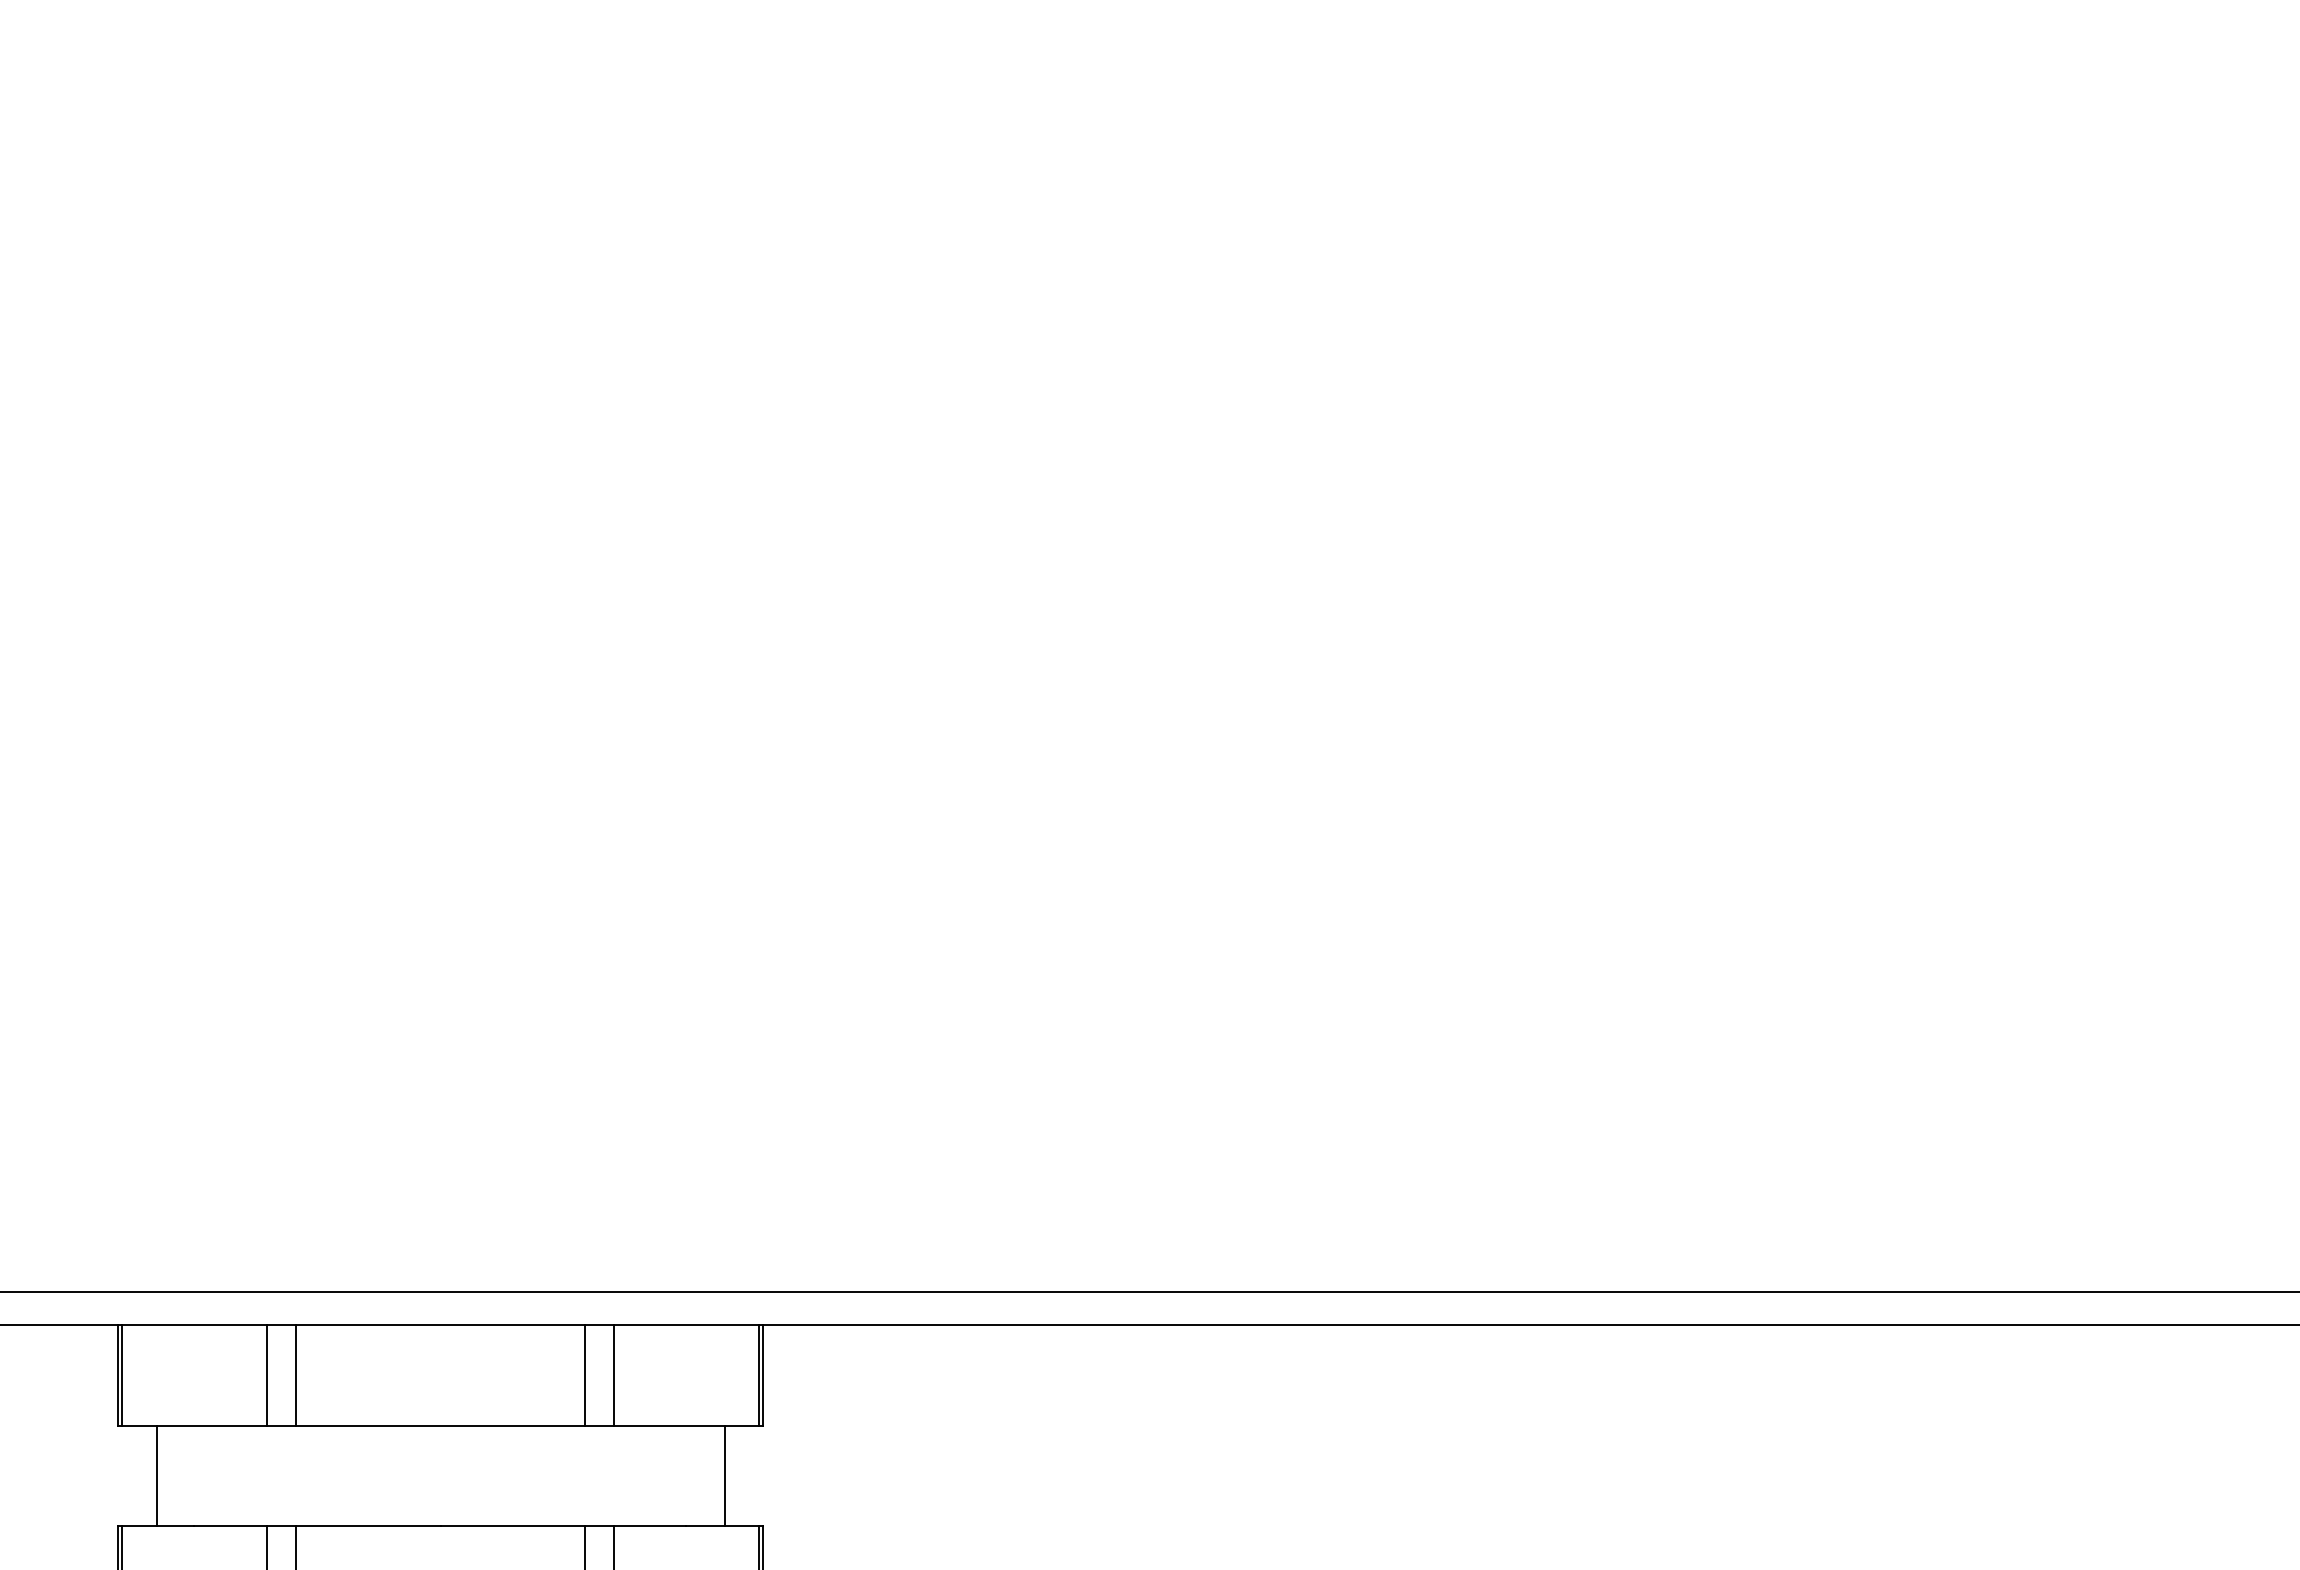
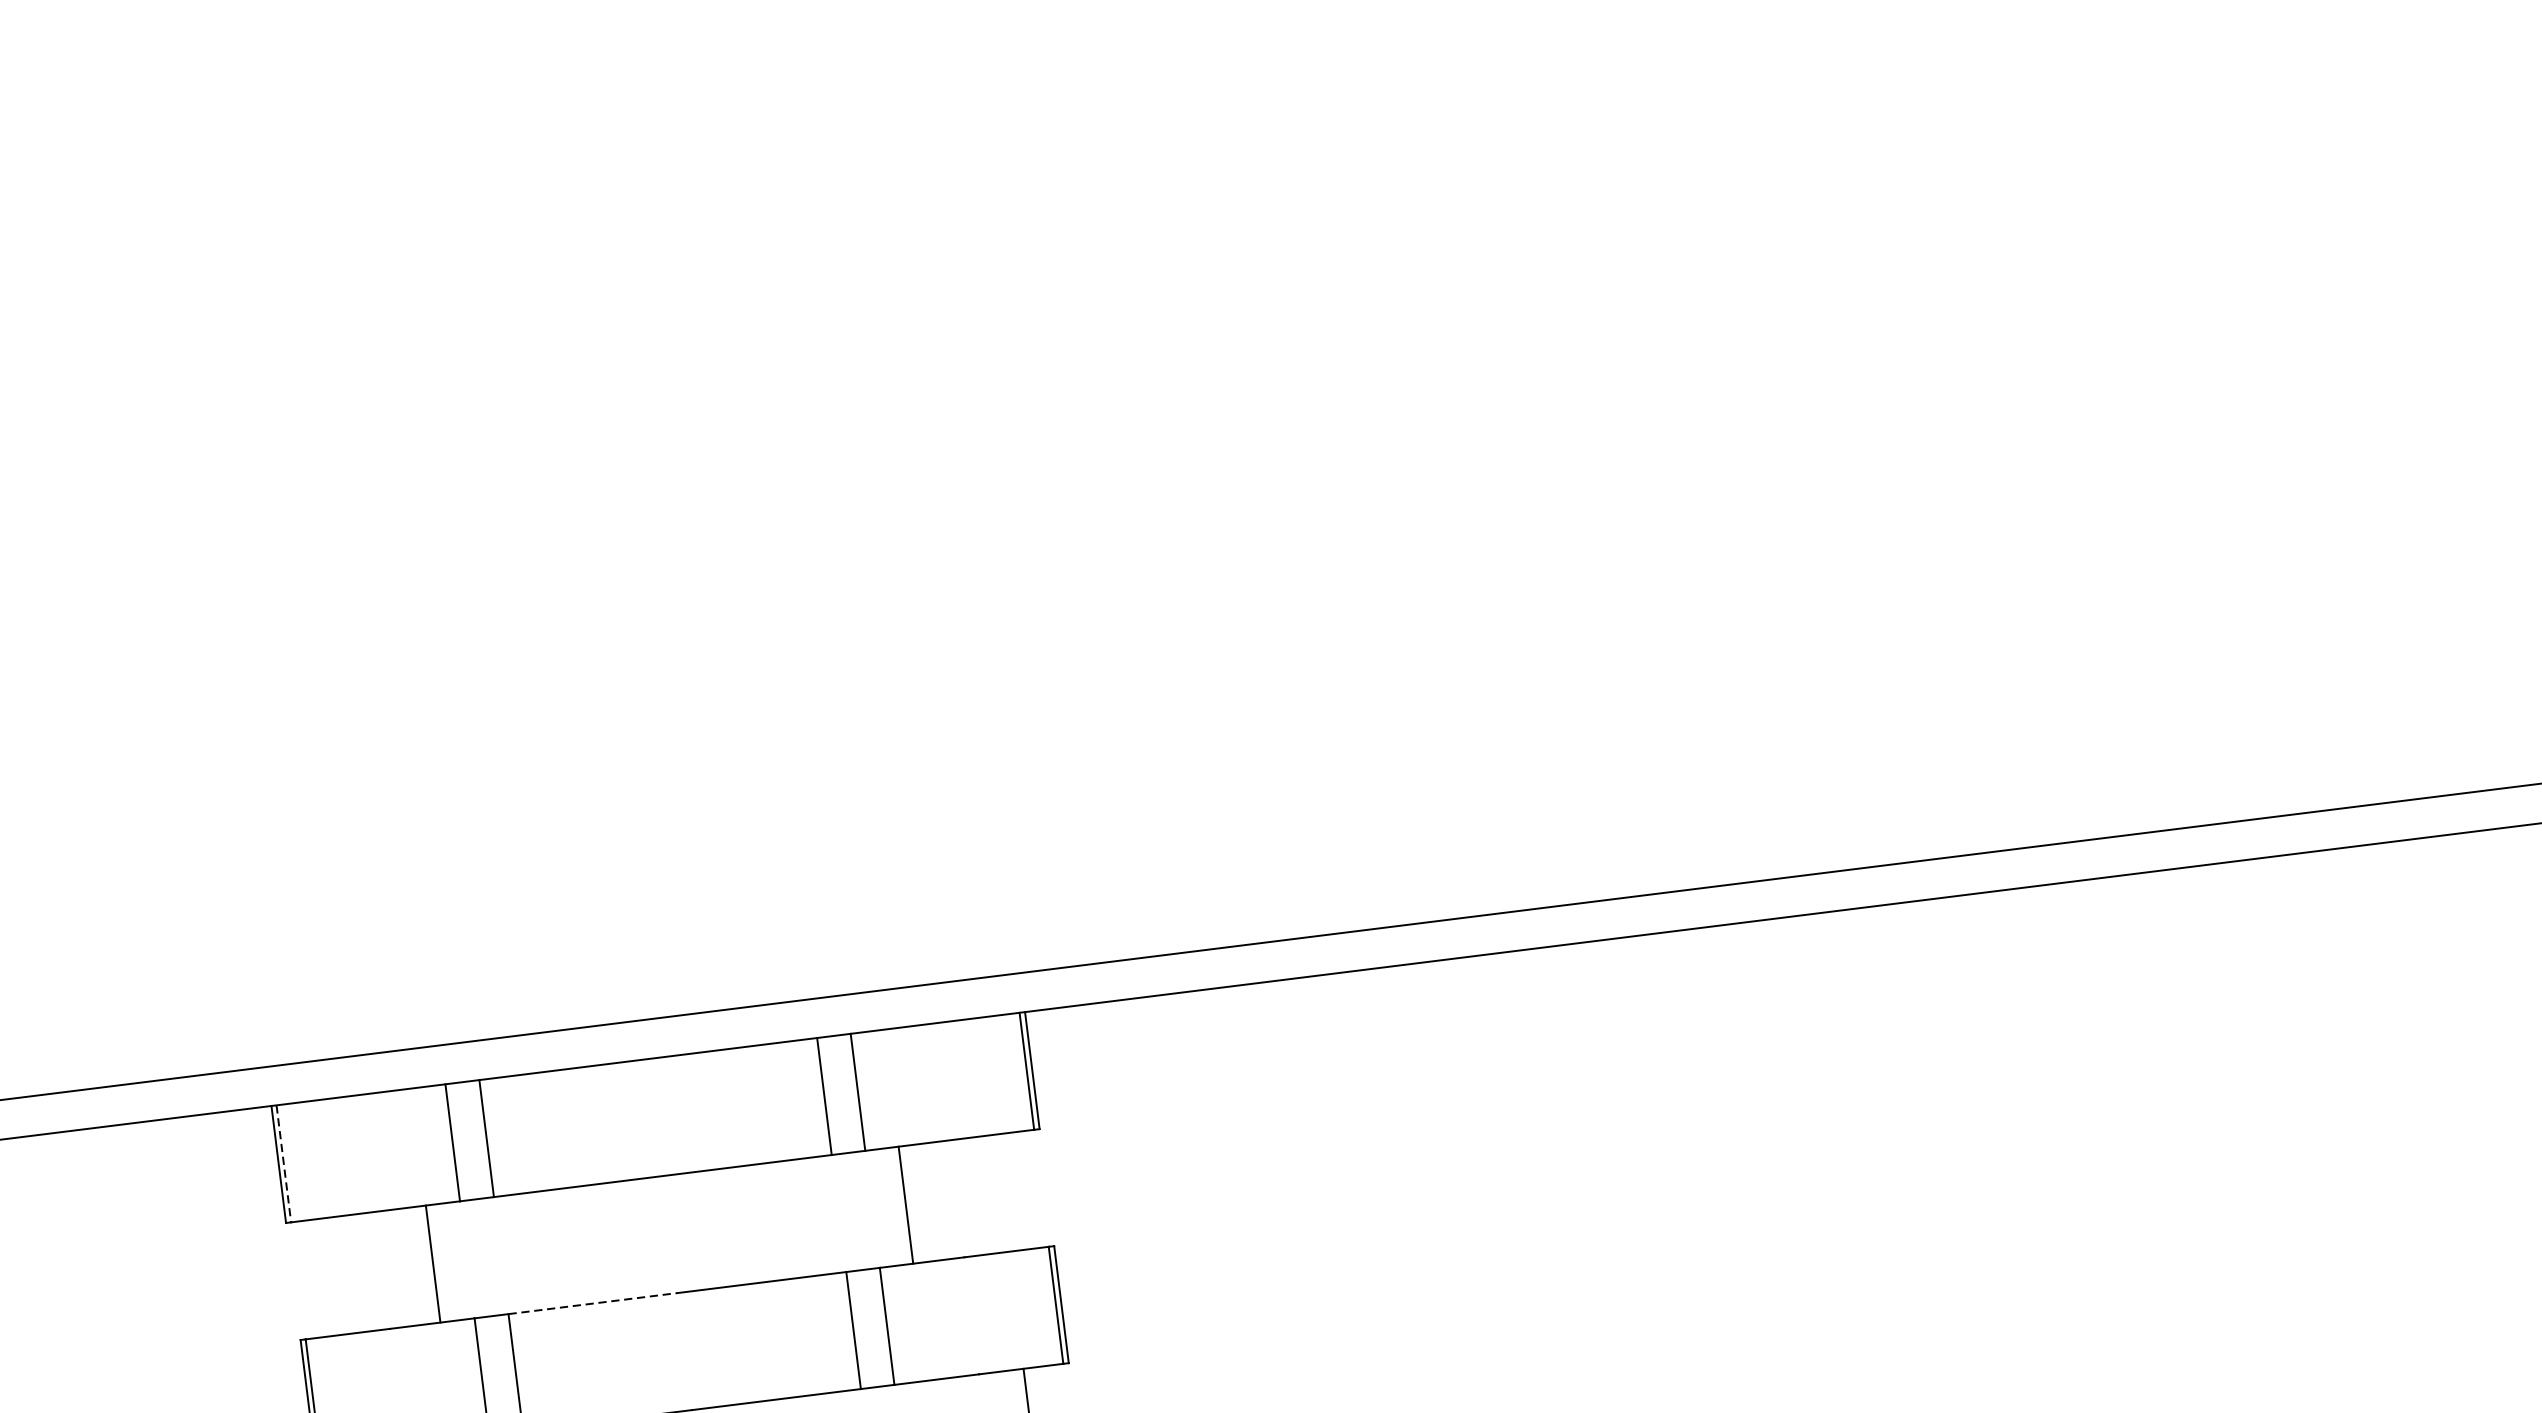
line: (122, 1376) -> (284, 1164), solid -> dashed
line: (156, 1475) -> (432, 1263), moved
line: (724, 1475) -> (905, 1204), moved
line: (368, 1525) -> (593, 1303), solid -> dashed

